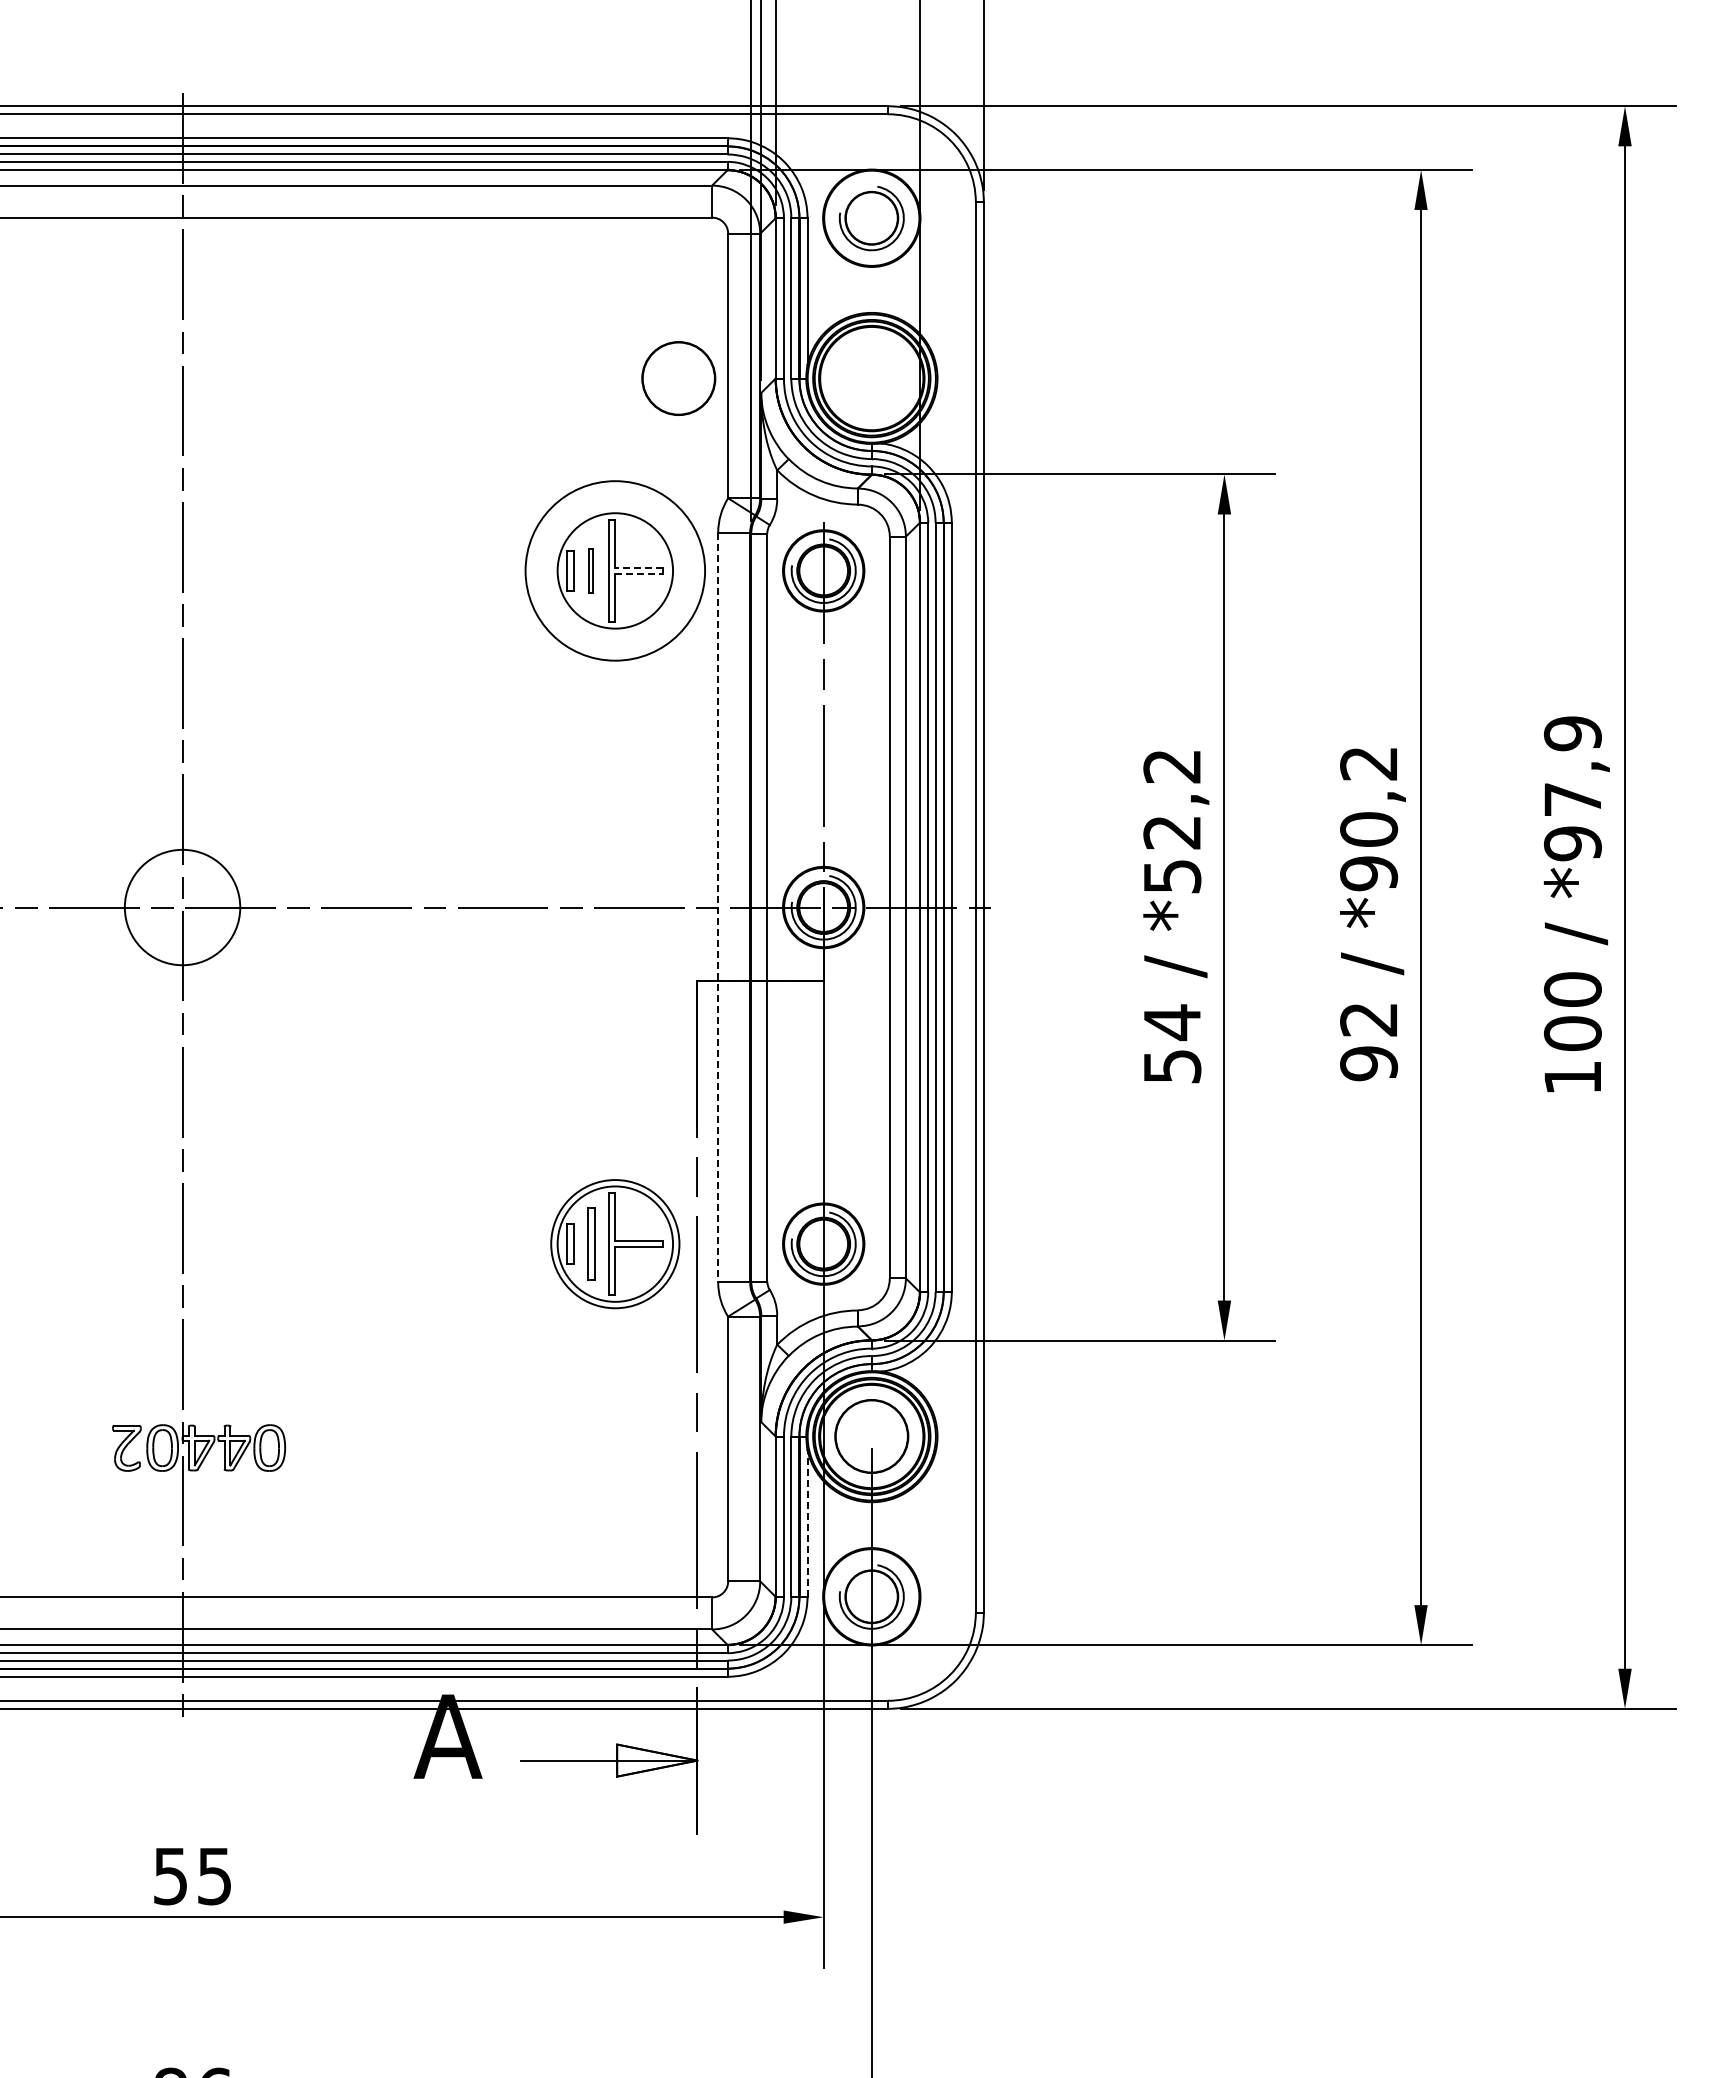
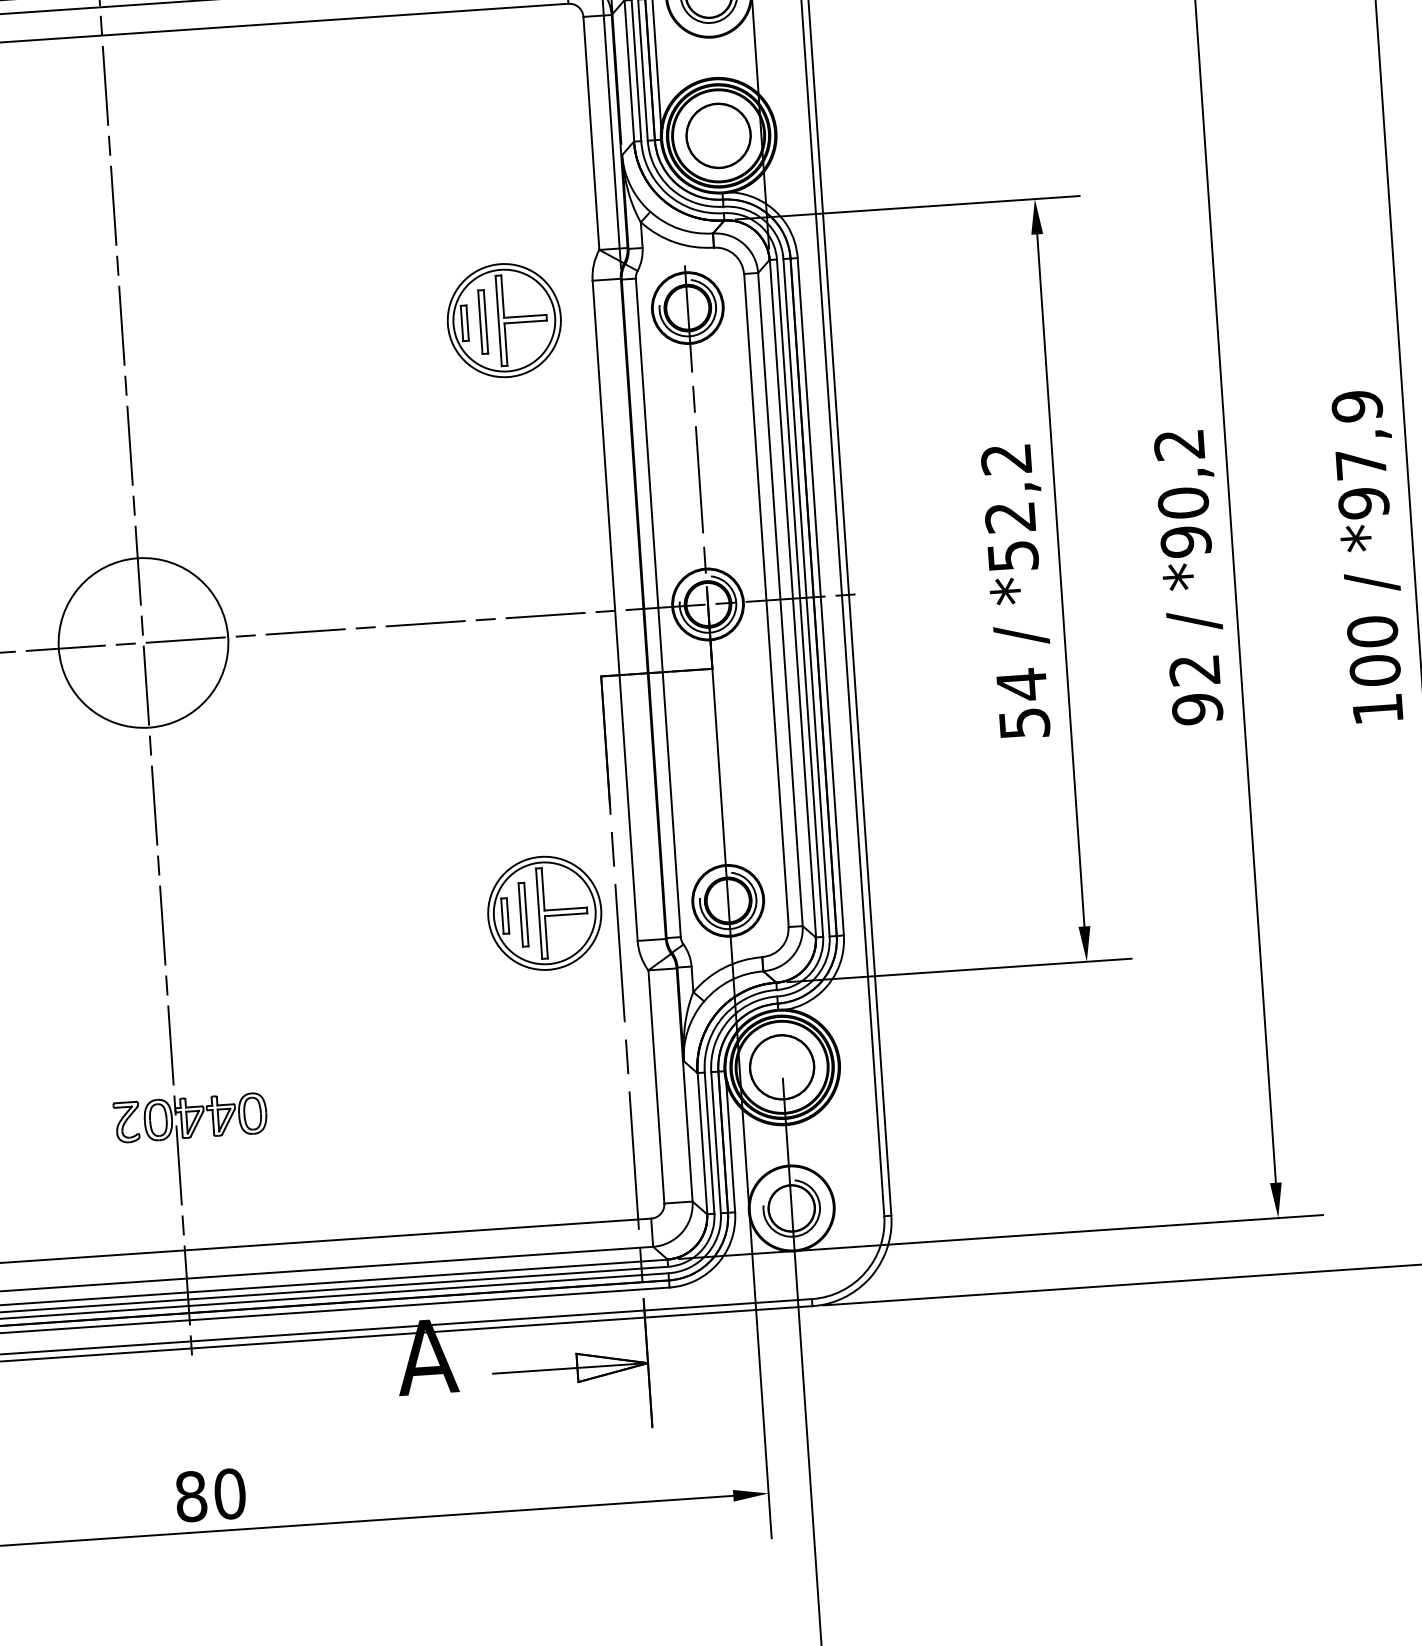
circle: (678, 378) -> (718, 135), moved
line: (638, 567) -> (524, 316), dashed -> solid
part: (591, 570) -> (483, 321), size x1.67
circle: (615, 570) -> (504, 320), size x0.71
line: (639, 574) -> (525, 322), dashed -> solid
circle: (182, 907) -> (143, 642), size x1.67
line: (718, 907) -> (615, 610), dashed -> solid
line: (807, 1523) -> (730, 1147), dashed -> solid
text: (192, 1876) -> (210, 1495), 55 -> 80

